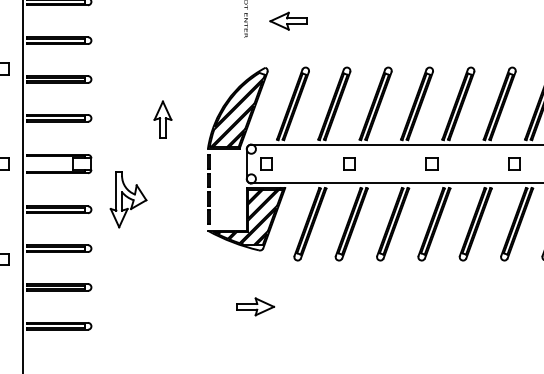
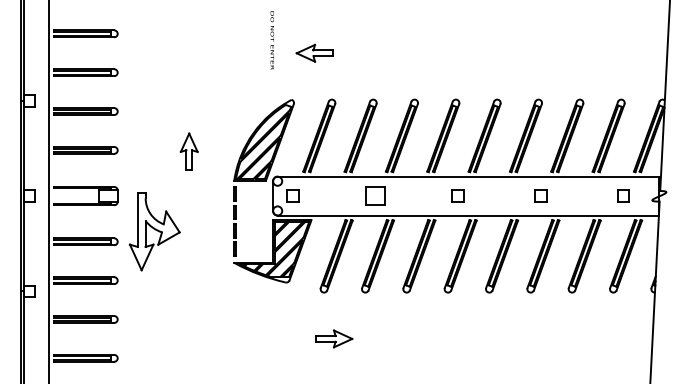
part: (349, 163) -> (375, 195), size x1.6
part: (128, 199) -> (154, 231), size x1.4
part: (256, 306) -> (334, 338), moved

